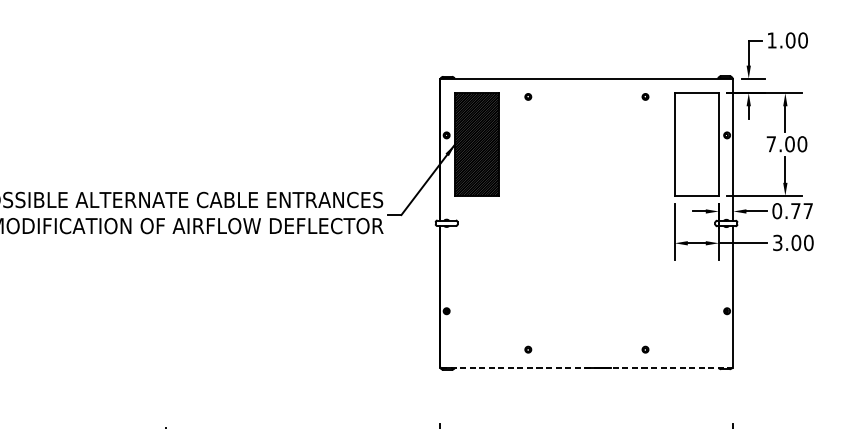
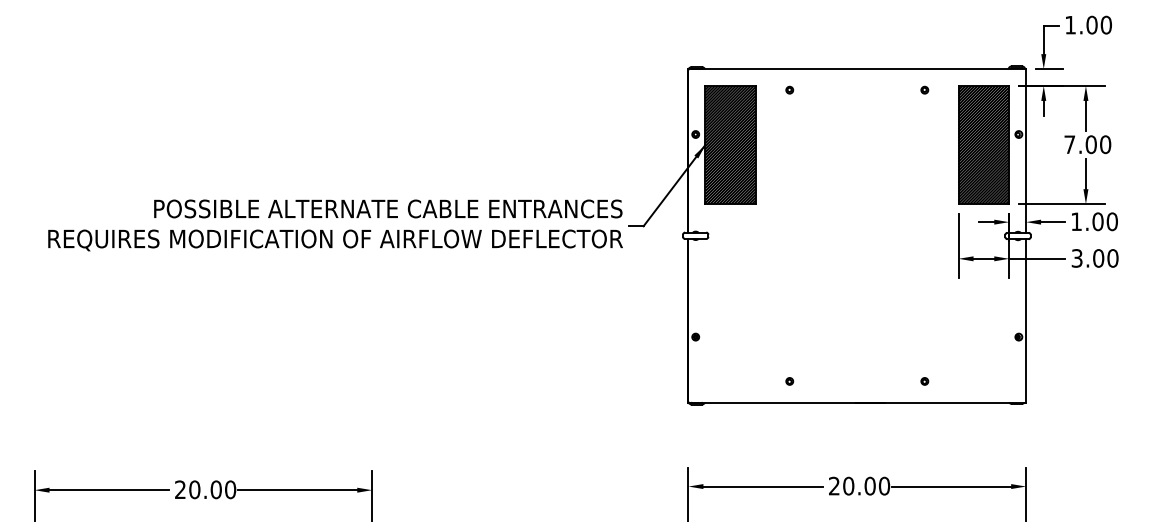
hatch: (696, 144) -> (983, 144), added
text: (792, 210) -> (1094, 221), 0.77 -> 1.00
line: (587, 367) -> (857, 402), dashed -> solid

